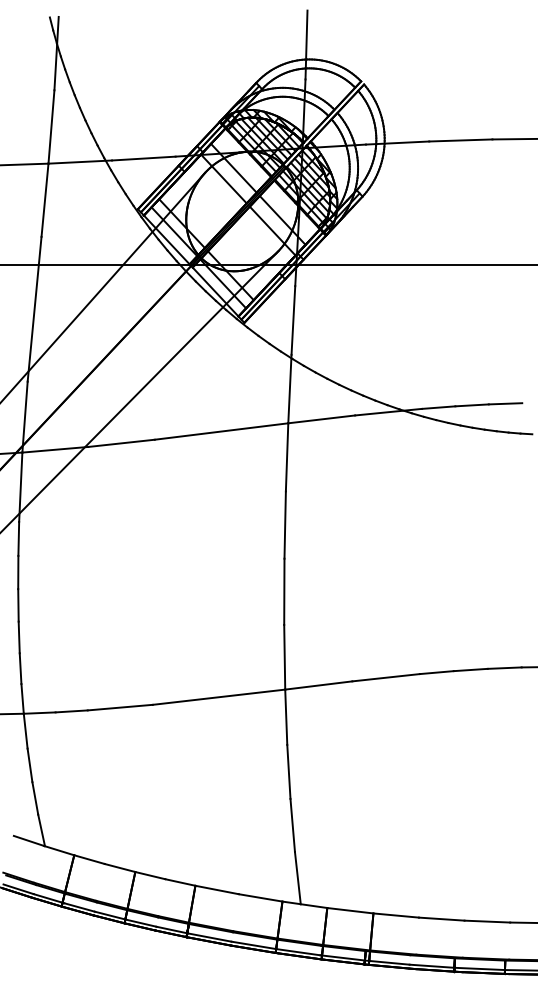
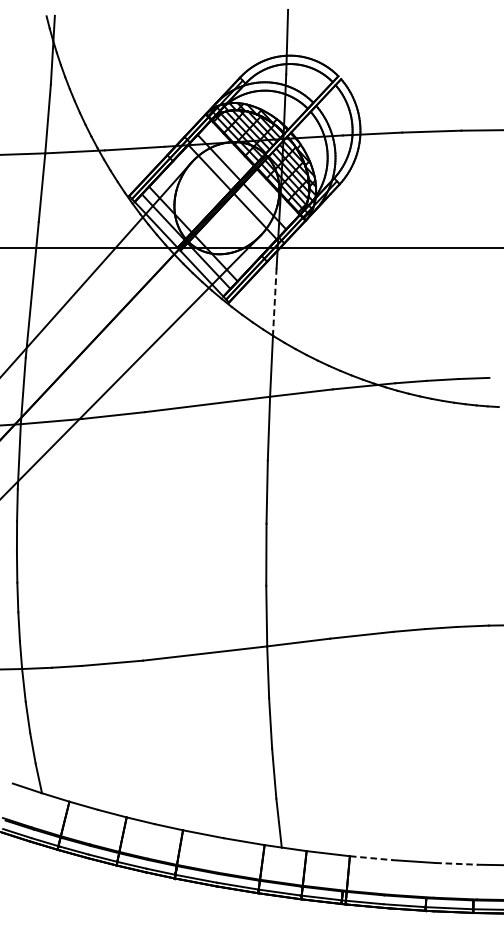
line: (293, 320) -> (274, 300), solid -> dashed
line: (396, 915) -> (371, 858), solid -> dashed
line: (487, 921) -> (456, 863), solid -> dashed

